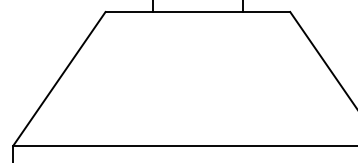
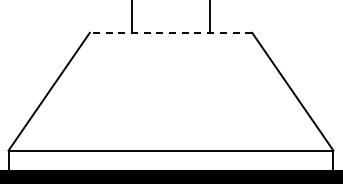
line: (197, 11) -> (170, 32), solid -> dashed

